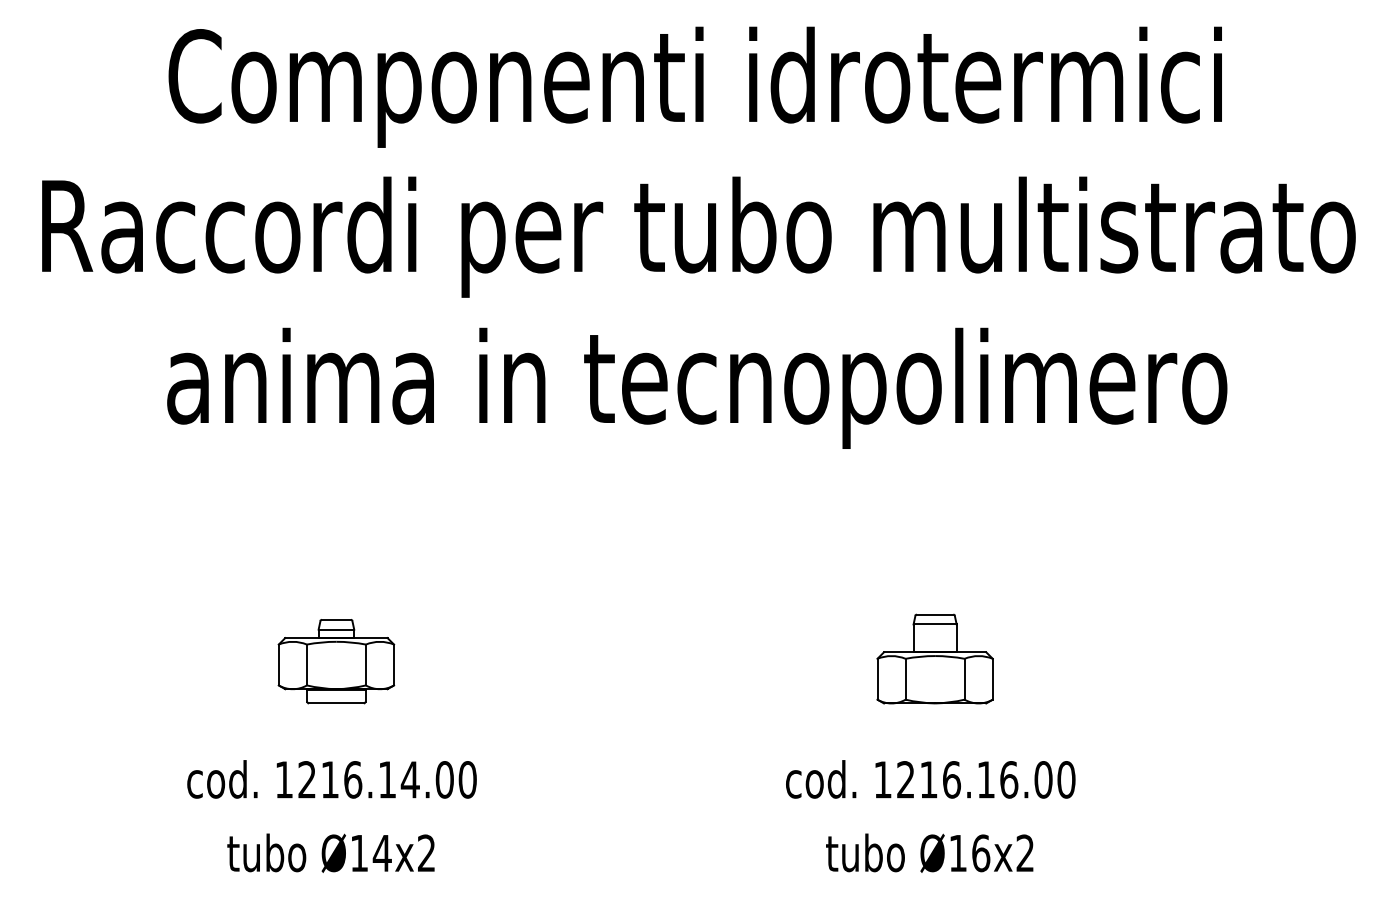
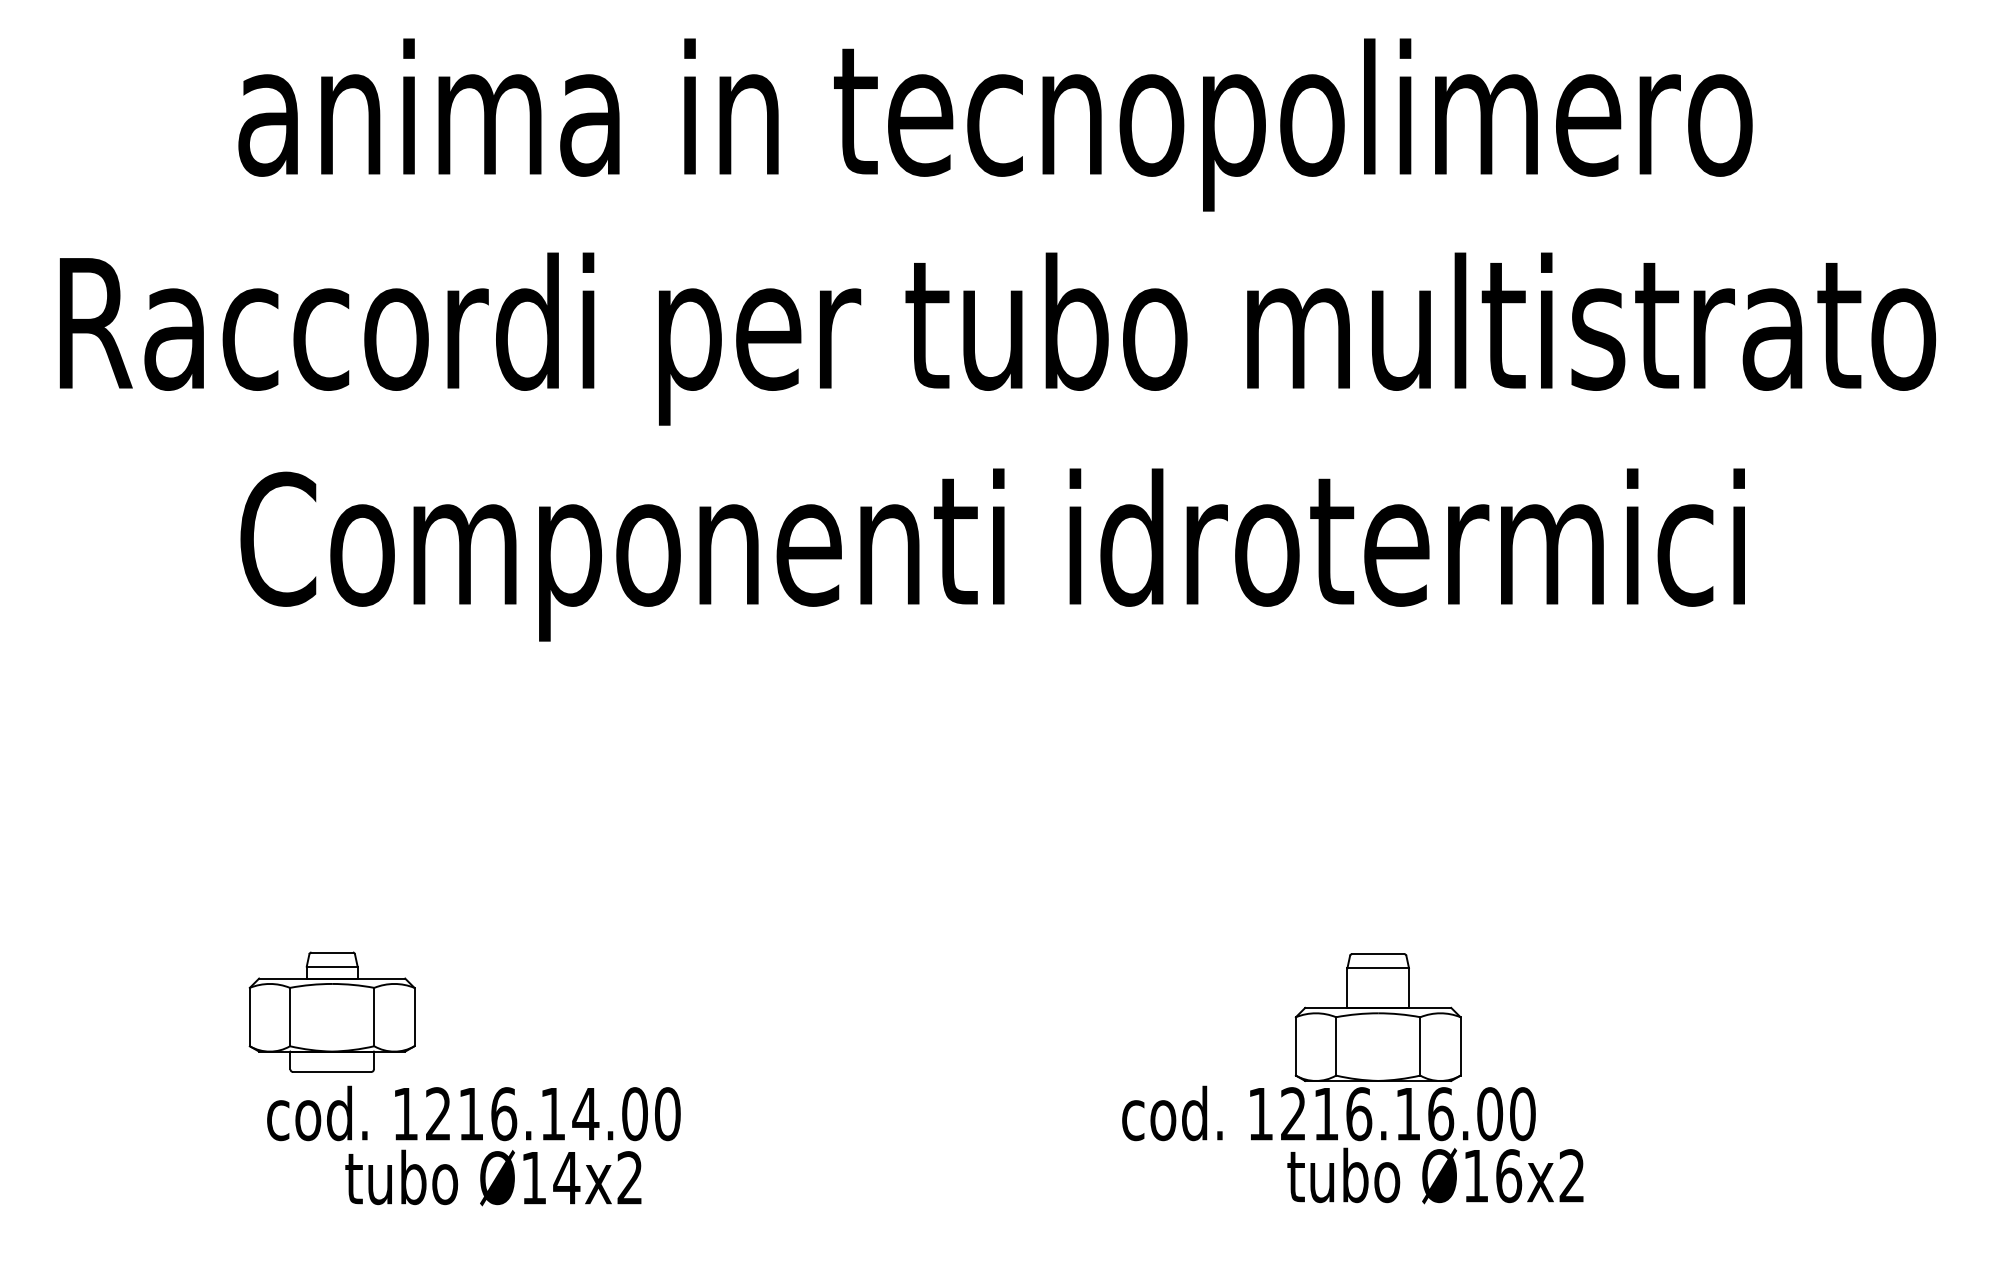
text: (697, 86) -> (995, 124), Componenti idrotermici -> anima in tecnopolimero
text: (697, 388) -> (995, 554), anima in tecnopolimero -> Componenti idrotermici
part: (934, 659) -> (1377, 1017), moved
part: (335, 661) -> (331, 1011), moved
text: (331, 852) -> (493, 1177), moved
text: (929, 852) -> (1435, 1175), moved

